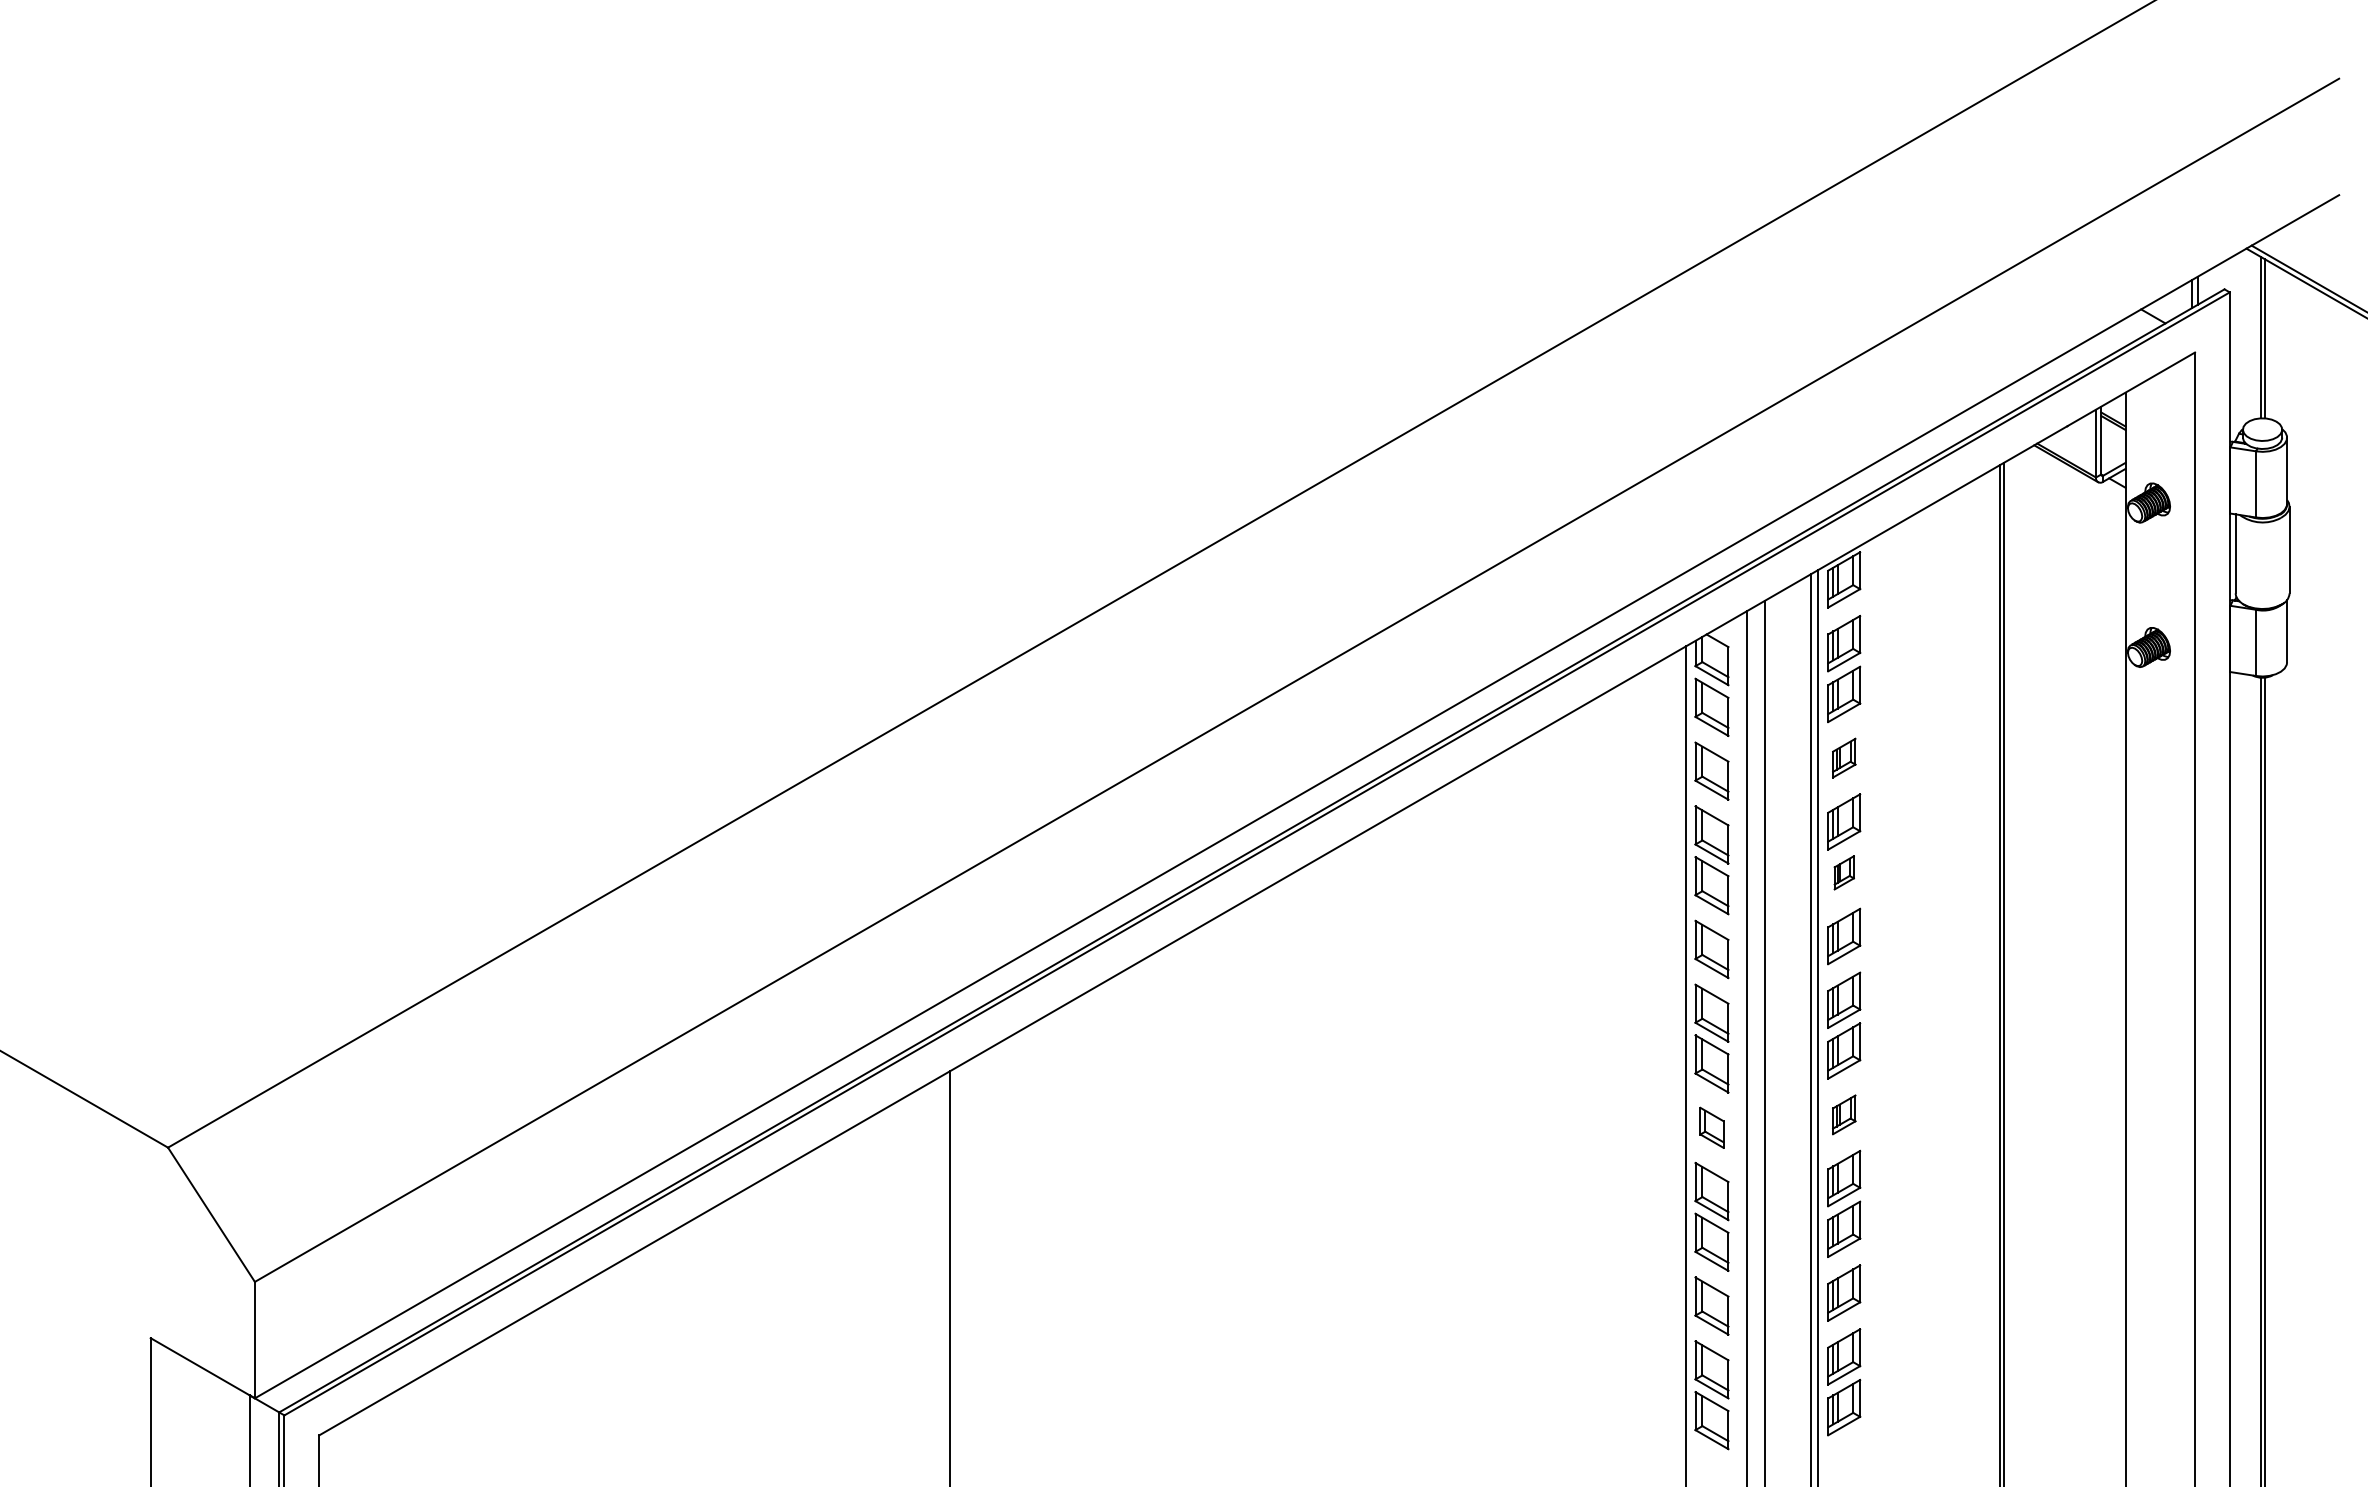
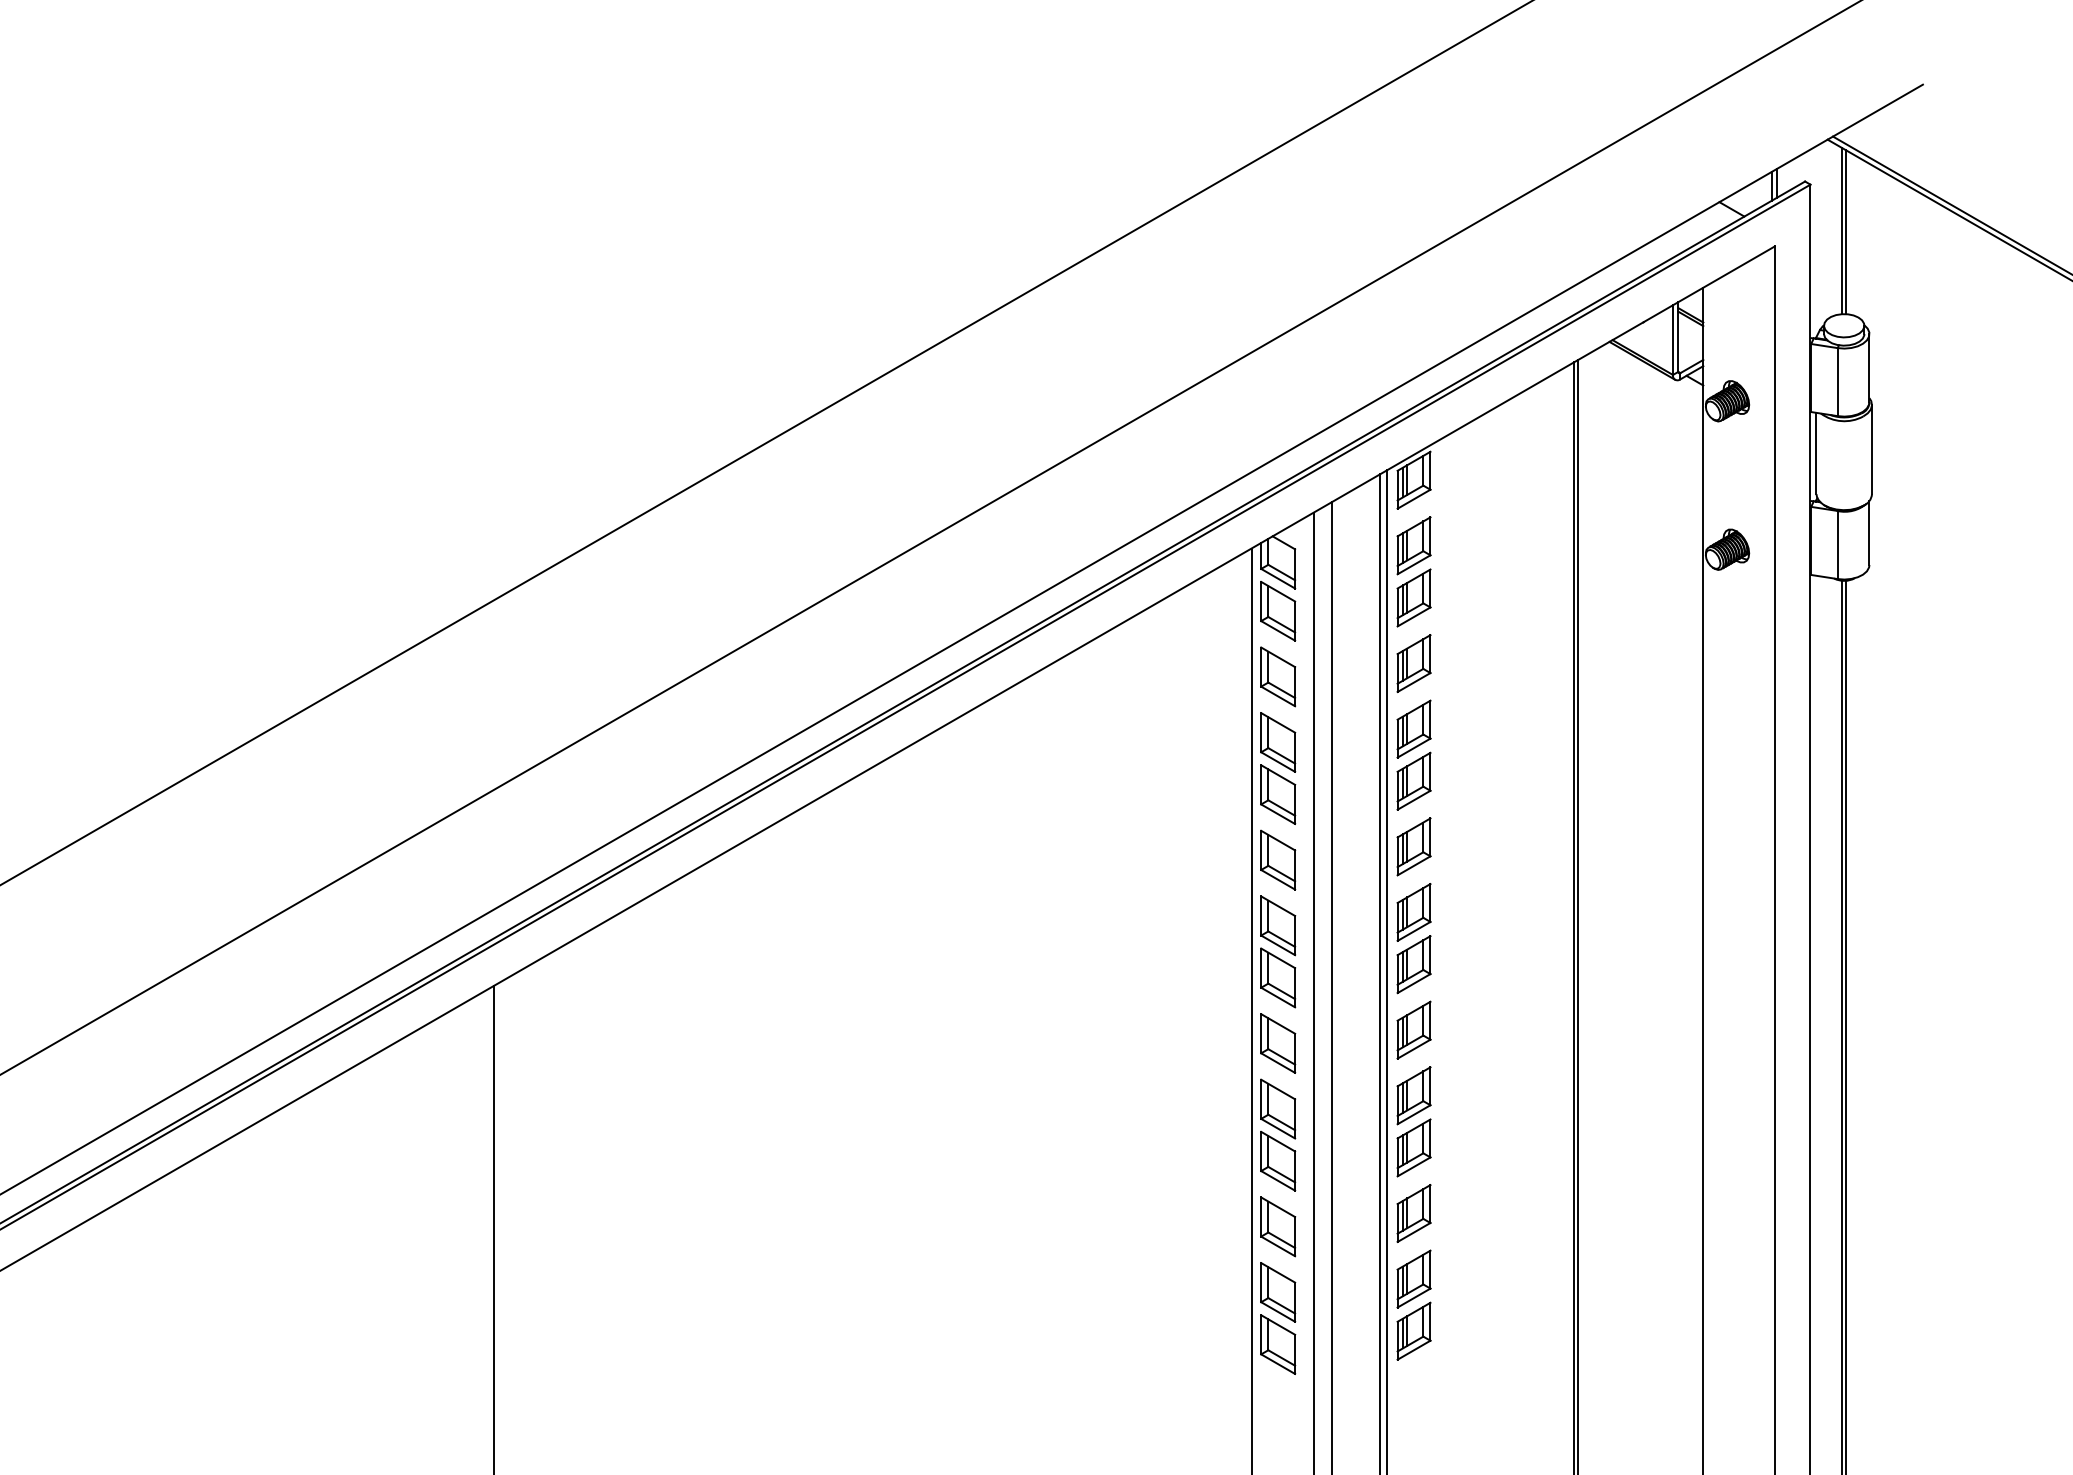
part: (1844, 757) -> (1414, 662), size x1.43
part: (1844, 872) -> (1414, 781), size x1.67
part: (1844, 1114) -> (1414, 1029), size x1.43
part: (1711, 1127) -> (1277, 1043), size x1.43

